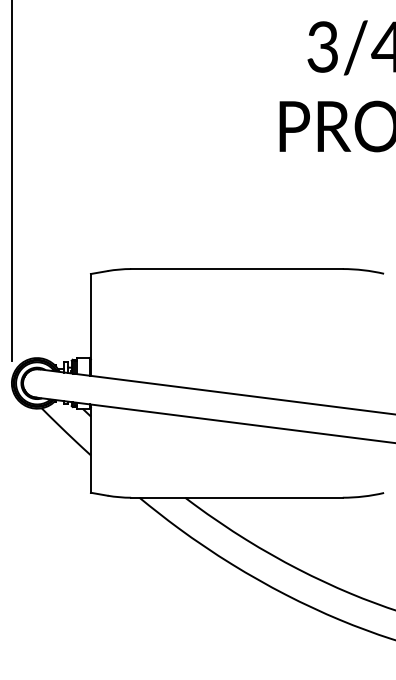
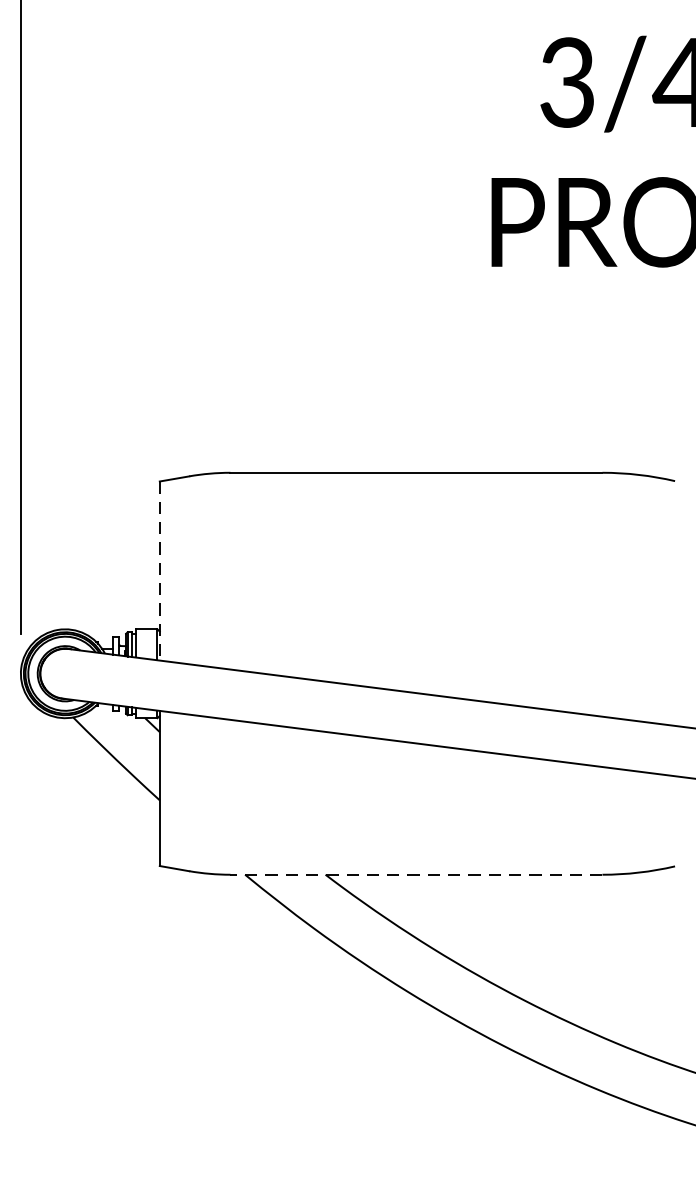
line: (90, 324) -> (159, 570), solid -> dashed
line: (236, 497) -> (415, 874), solid -> dashed

